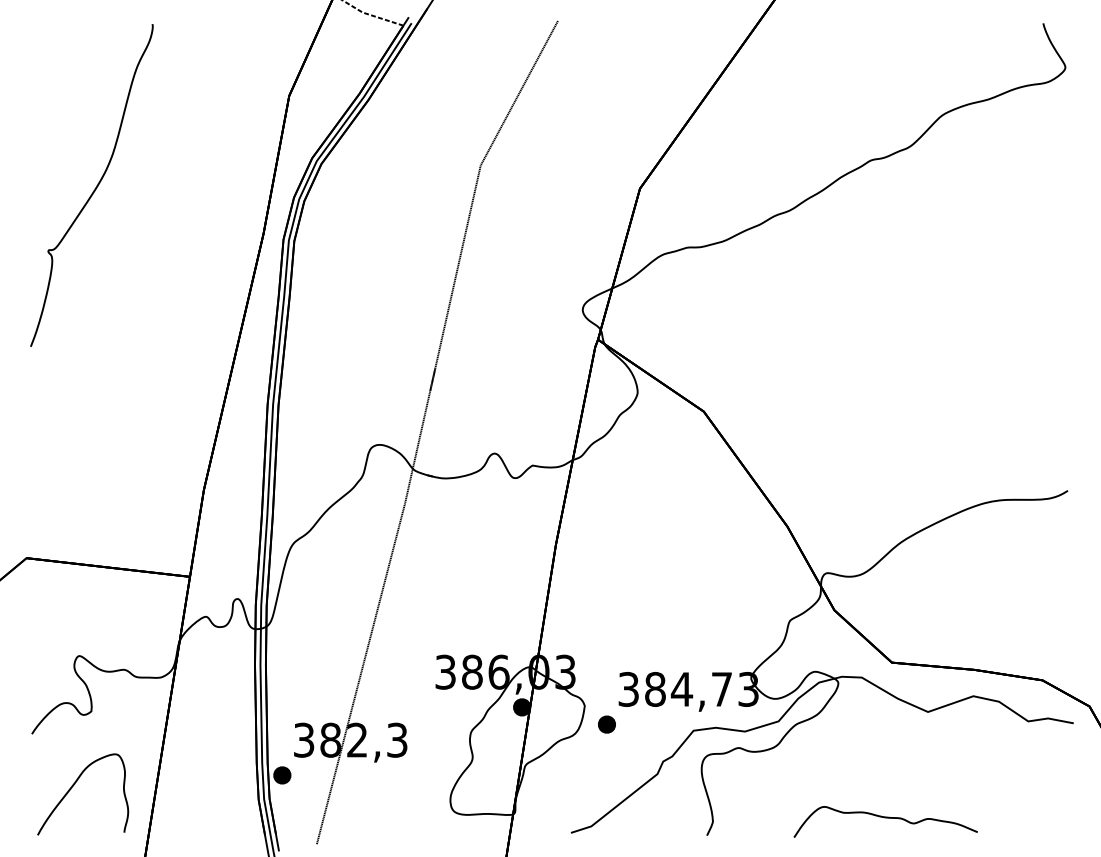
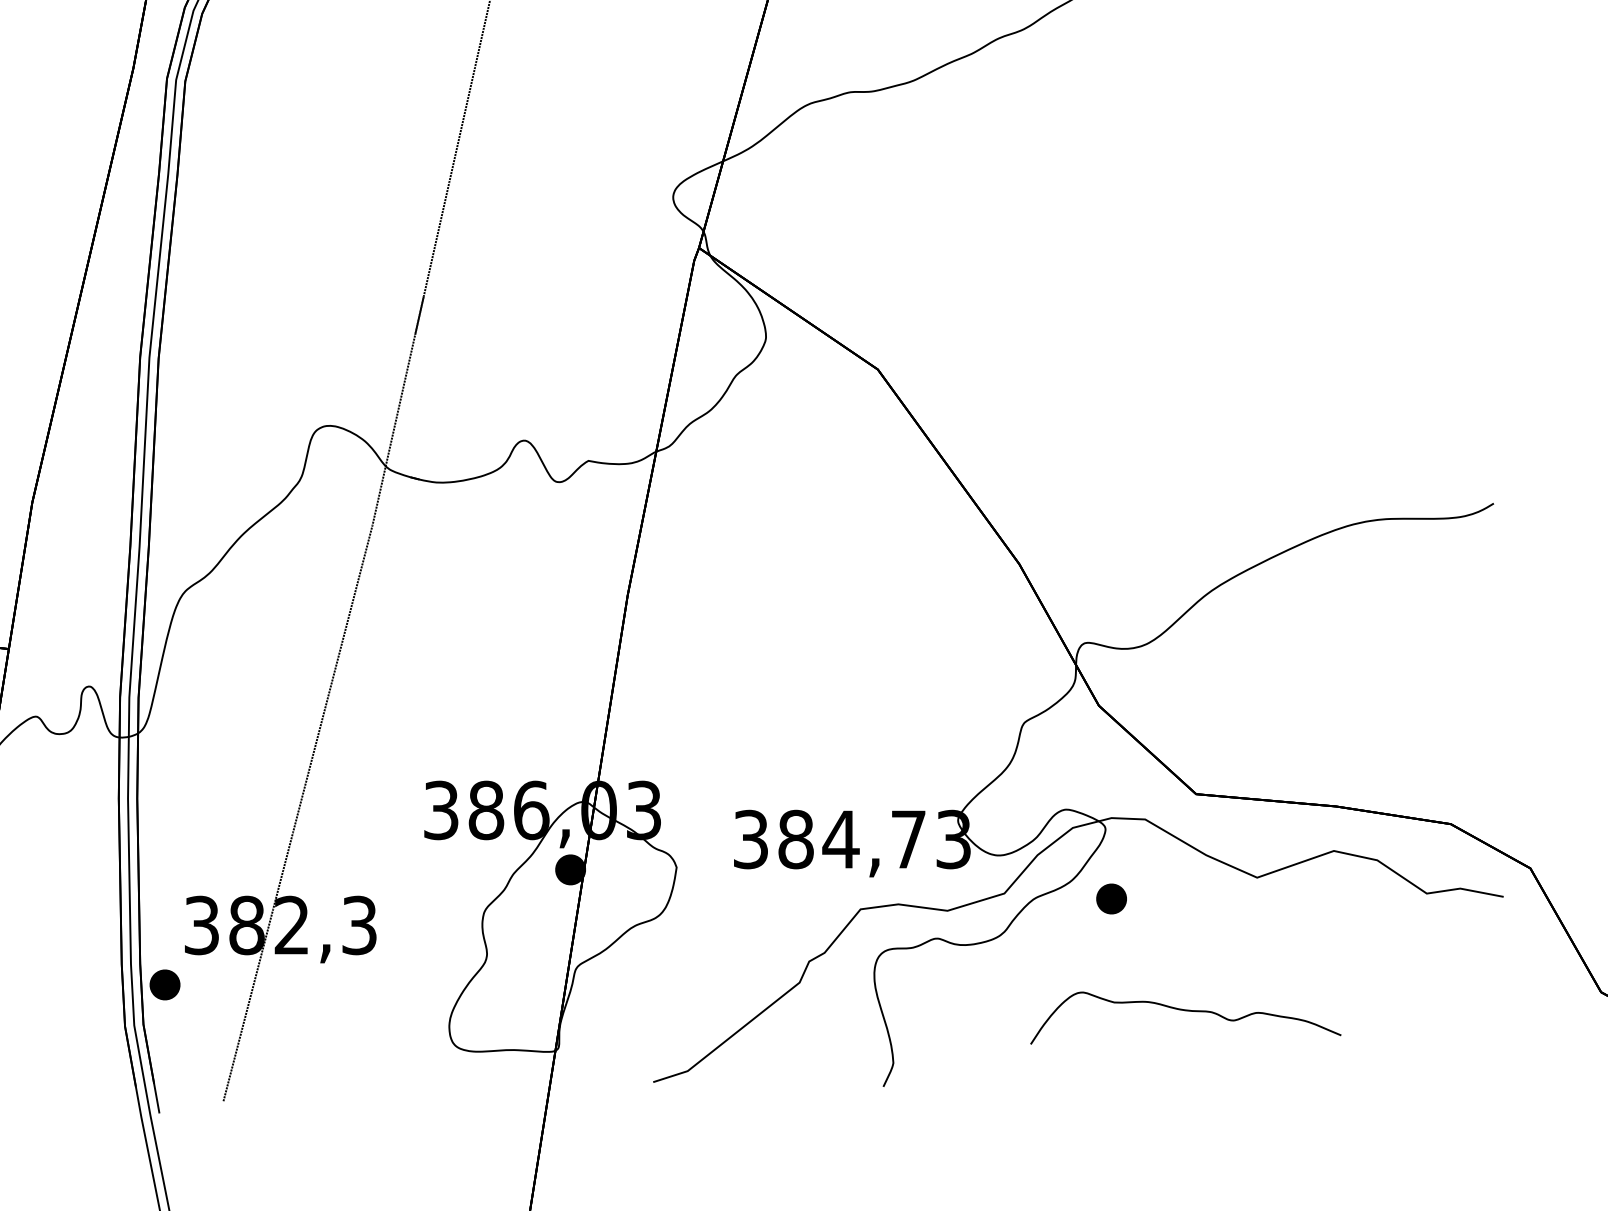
part: (606, 724) -> (1110, 898), moved
part: (885, 821) -> (1185, 1017), moved

